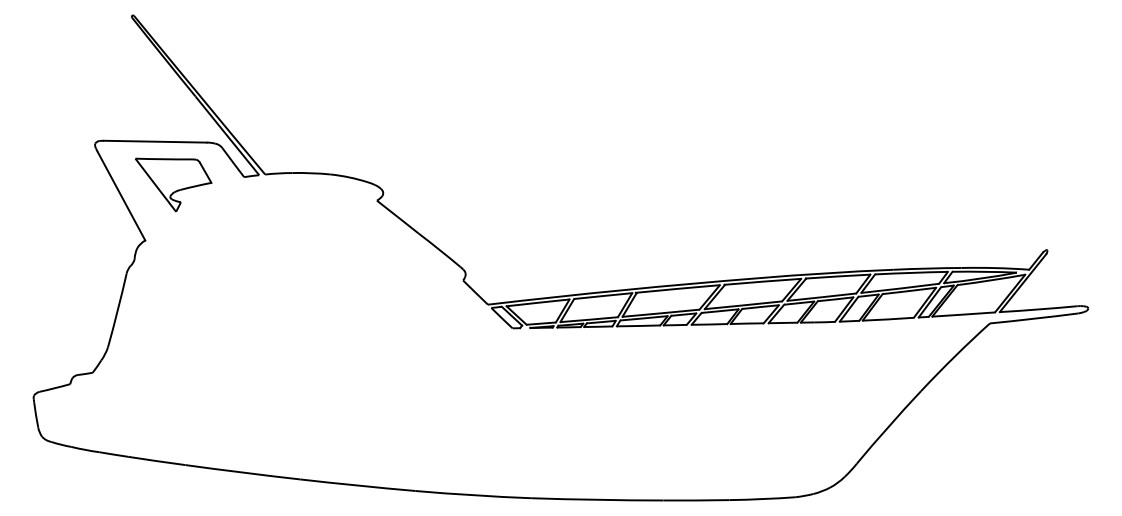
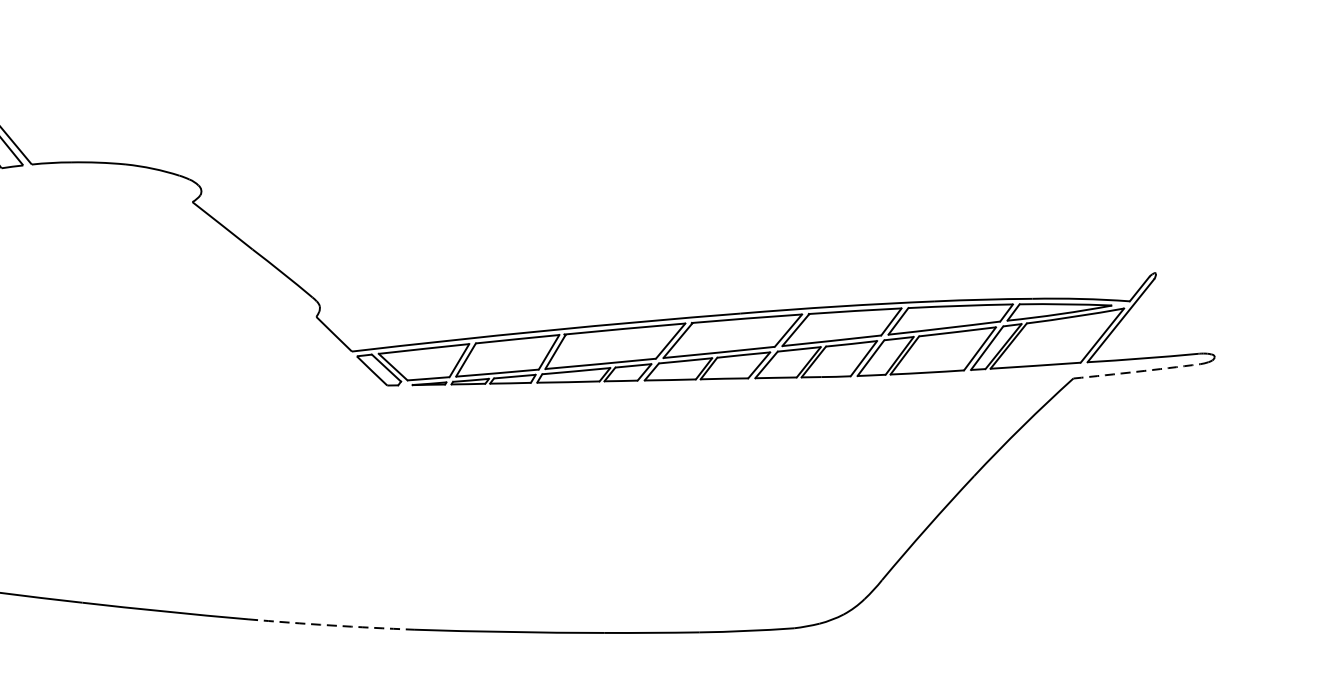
arc: (1034, 318) -> (1137, 371), solid -> dashed
arc: (473, 495) -> (331, 625), solid -> dashed

